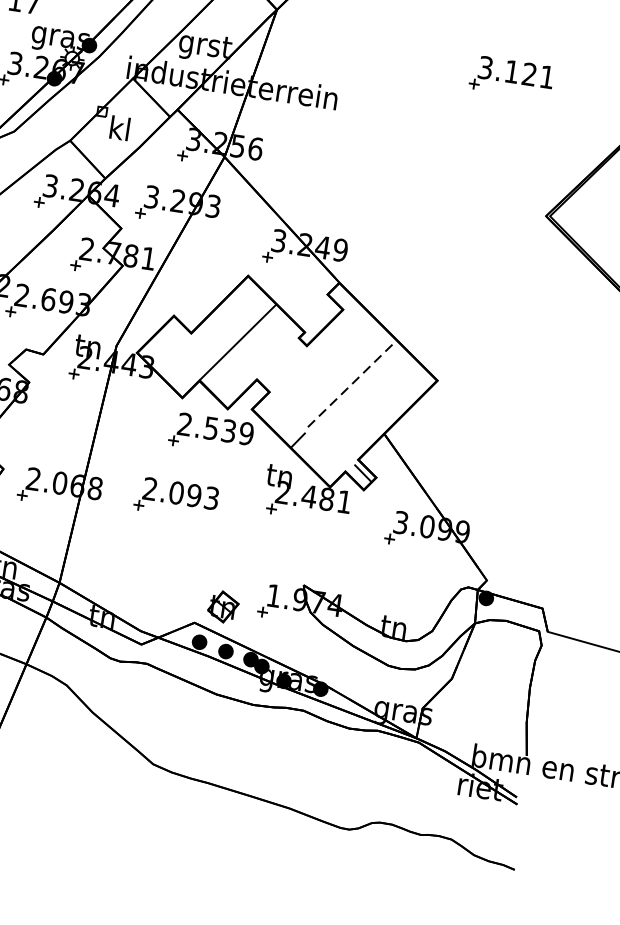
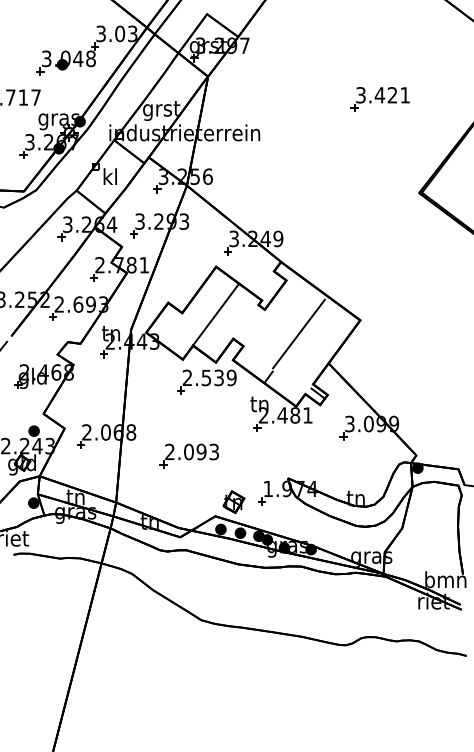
text: (511, 72) -> (379, 95), 3.121 -> 3.421
line: (348, 387) -> (298, 334), dashed -> solid
part: (175, 497) -> (188, 455), moved

